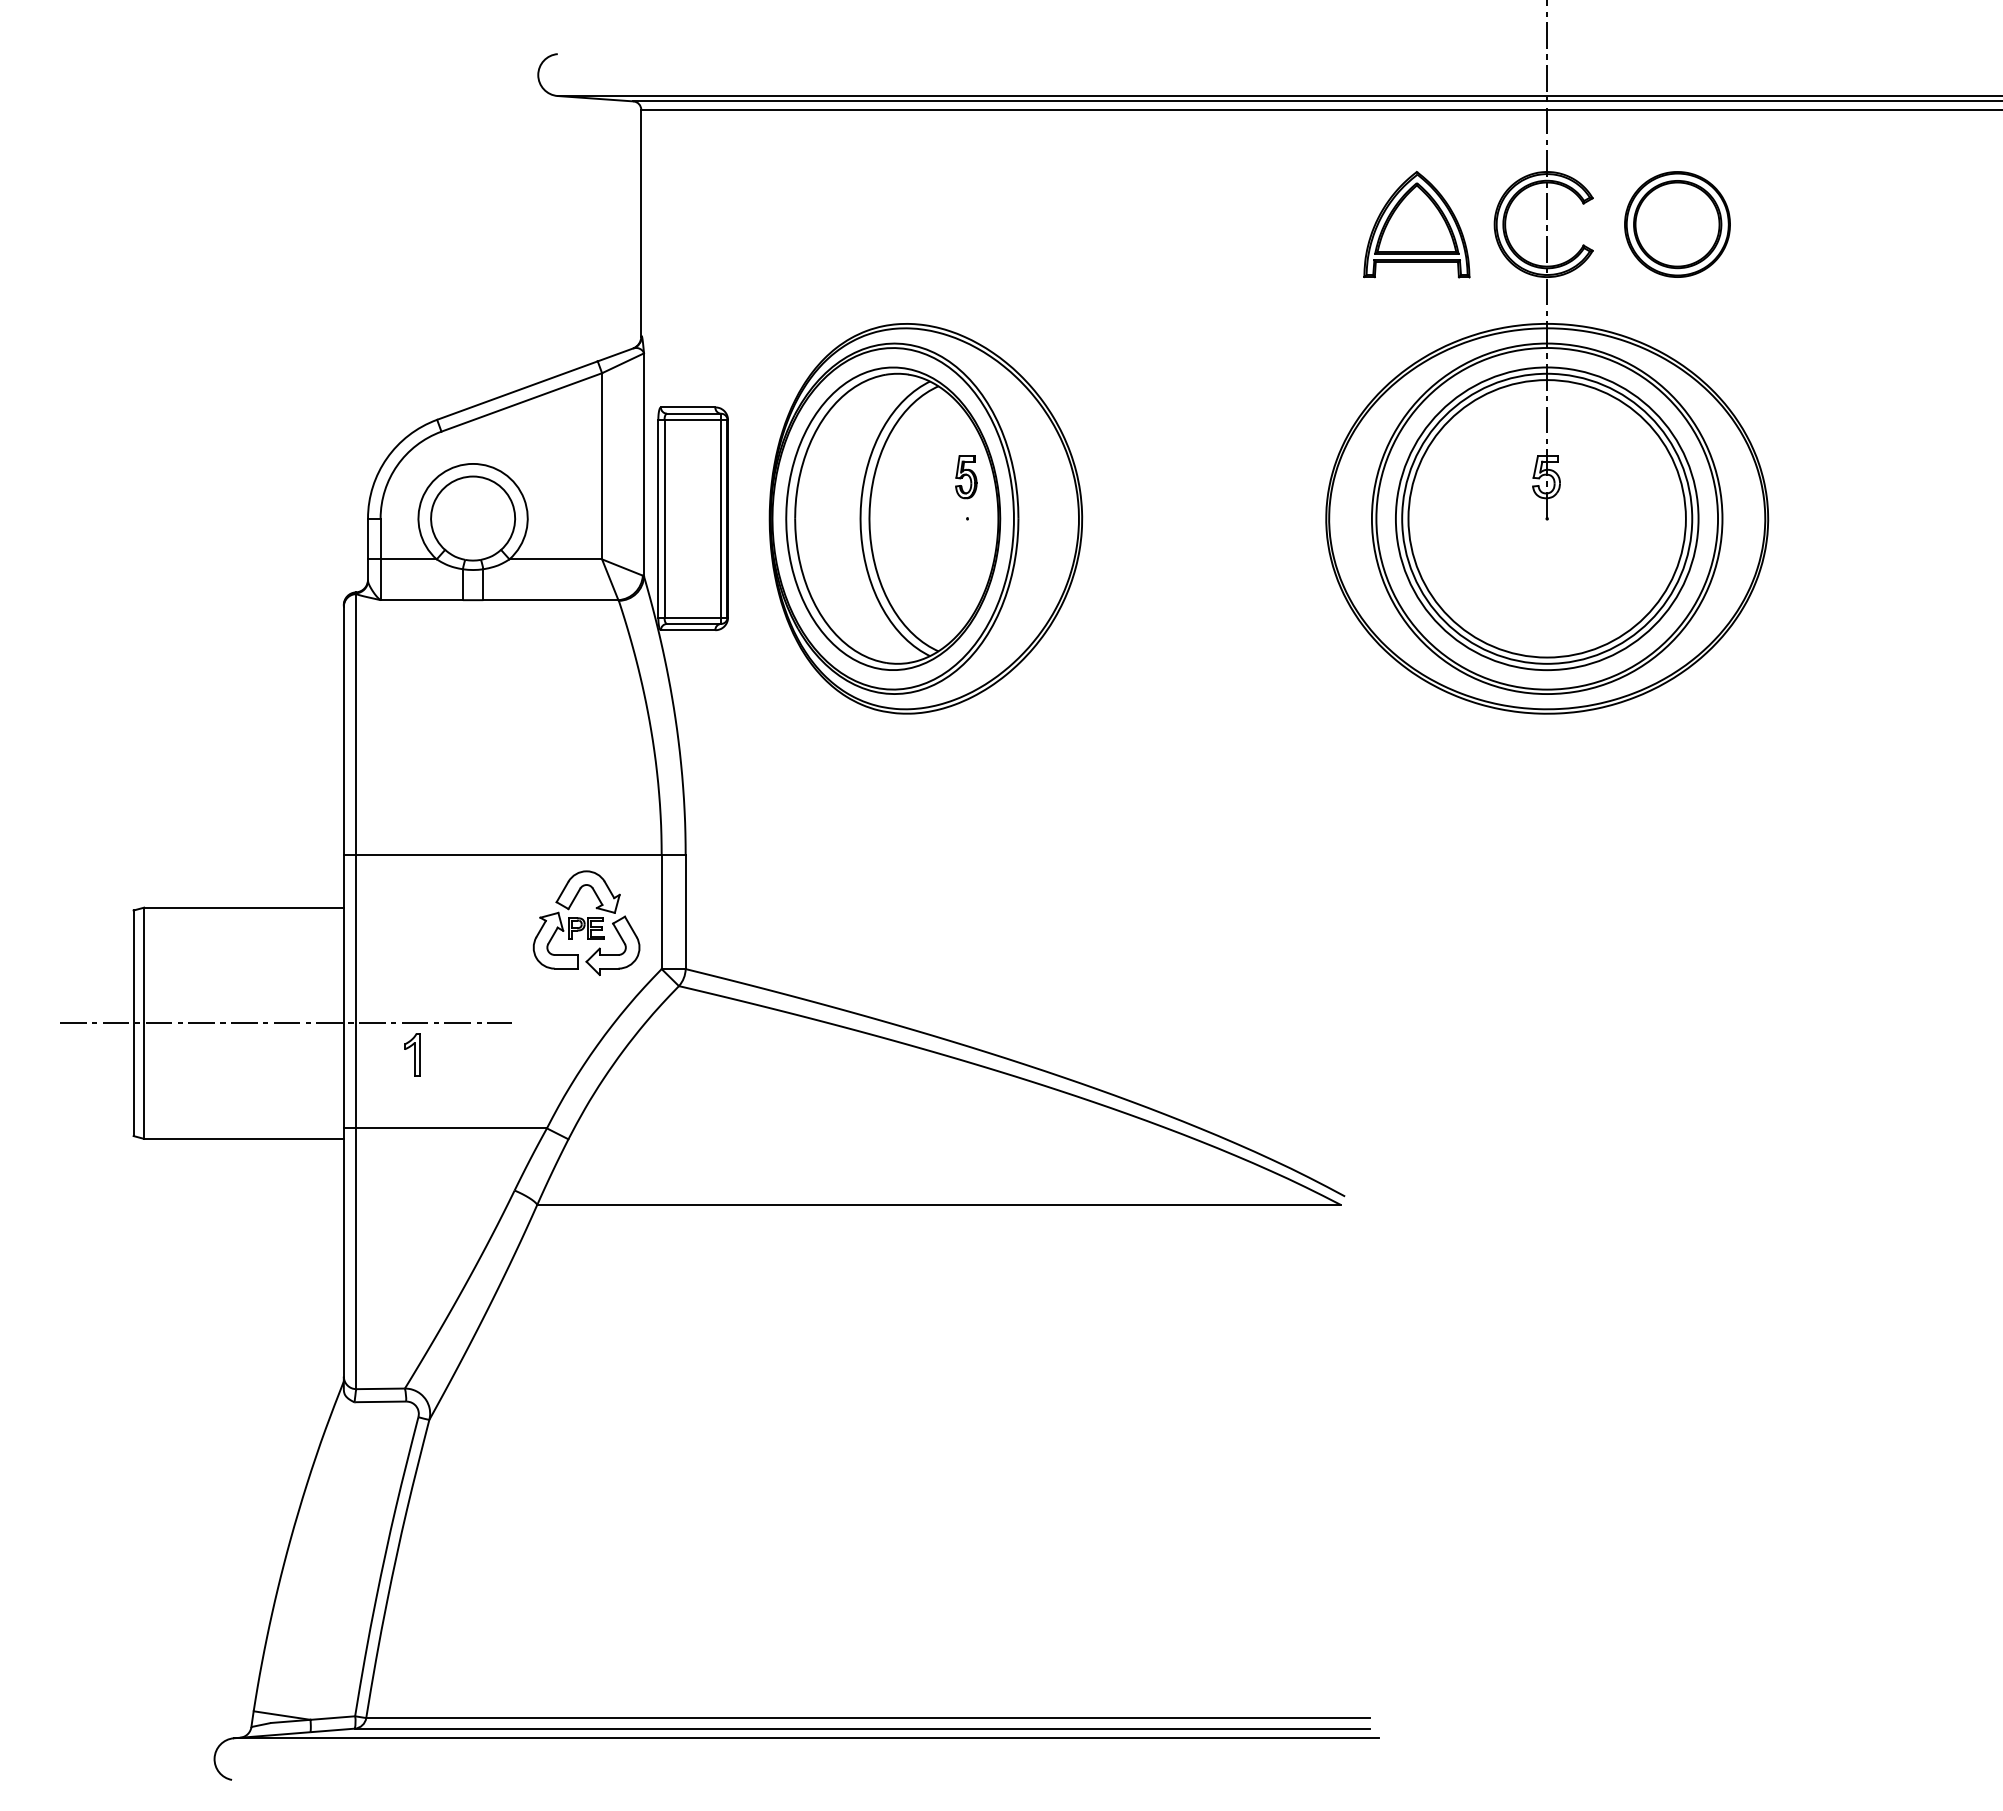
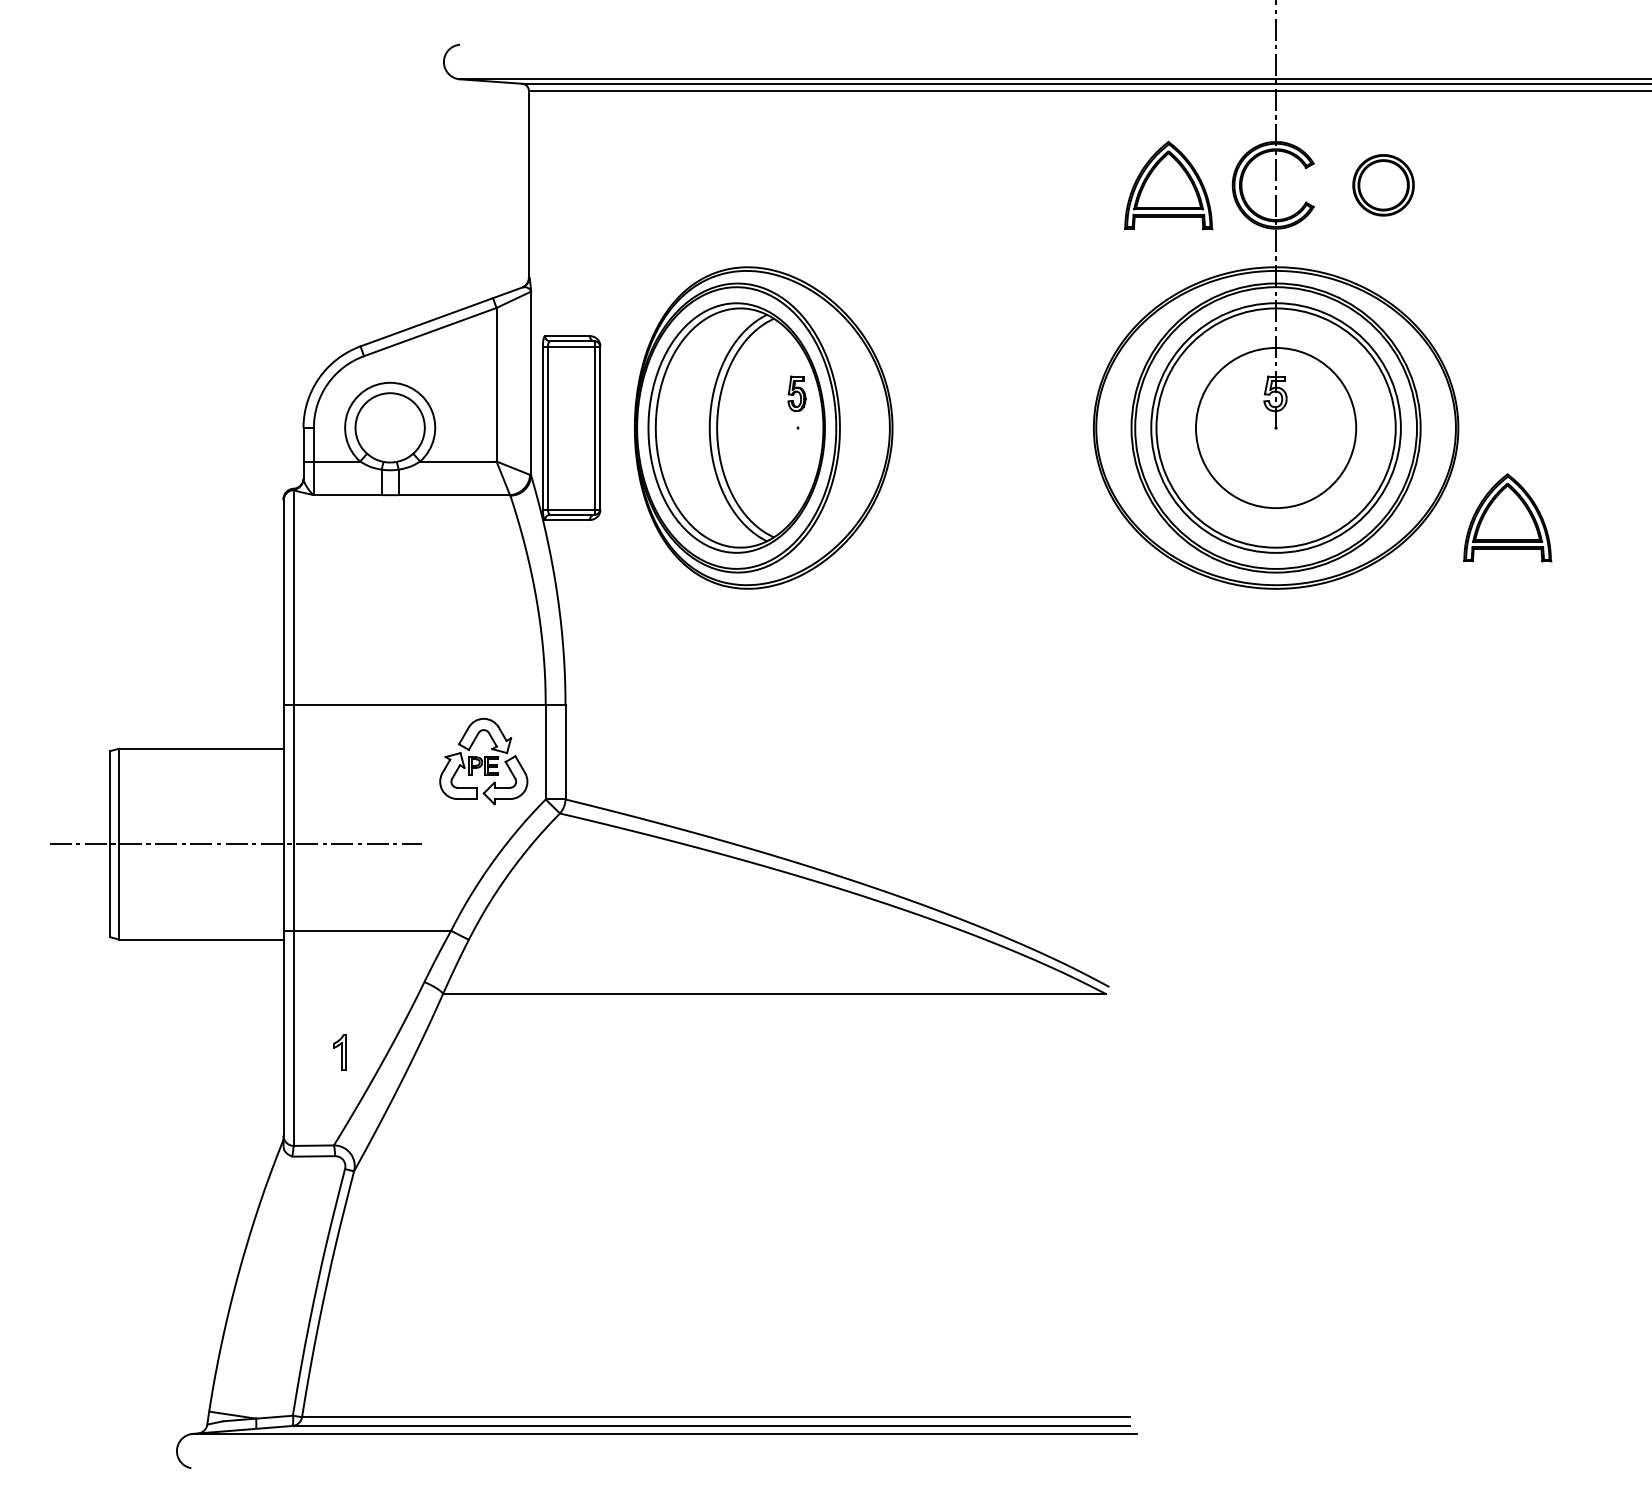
part: (1677, 224) -> (1383, 185), size x0.7
circle: (1546, 518) -> (1275, 427), size x0.7
part: (1827, 627) -> (1507, 517), added
part: (412, 1054) -> (340, 1052), moved

